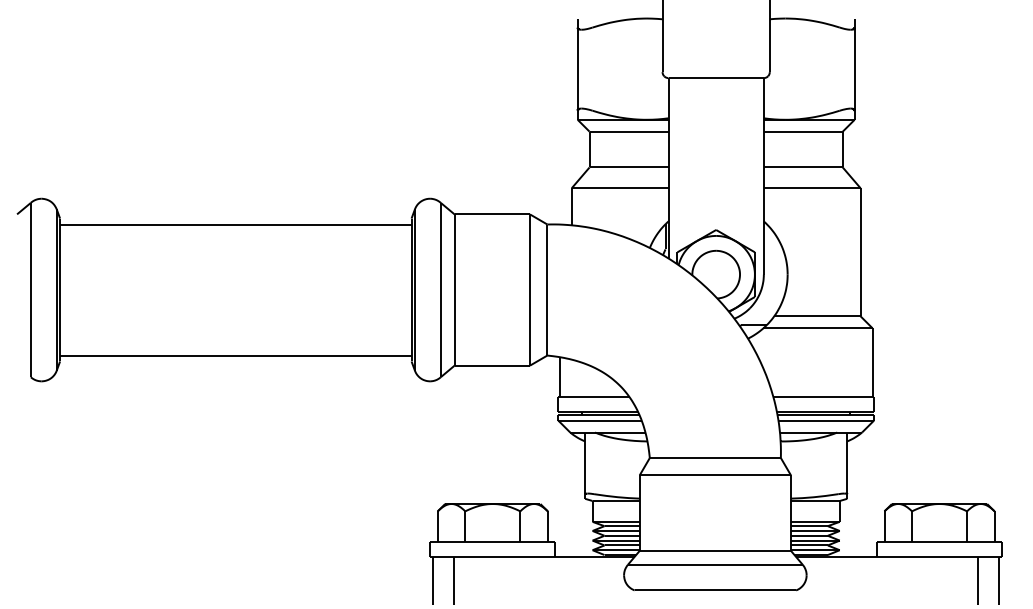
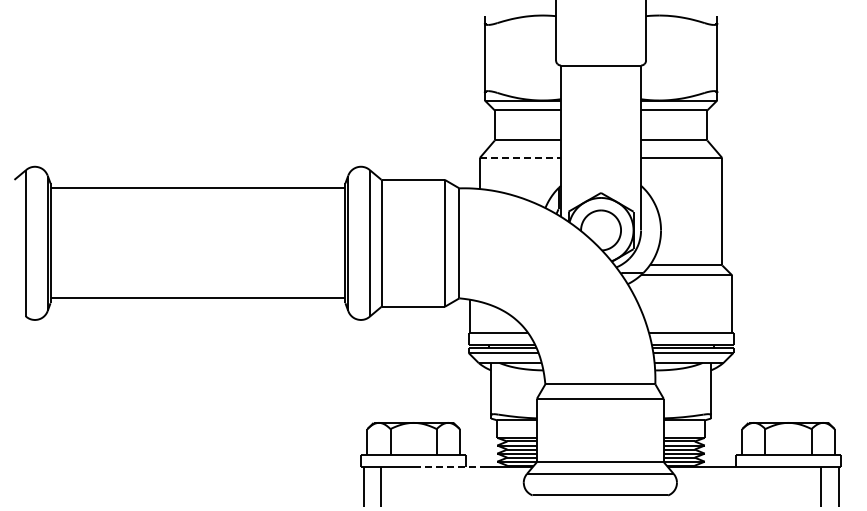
line: (620, 187) -> (520, 157), solid -> dashed
line: (535, 557) -> (449, 467), solid -> dashed

